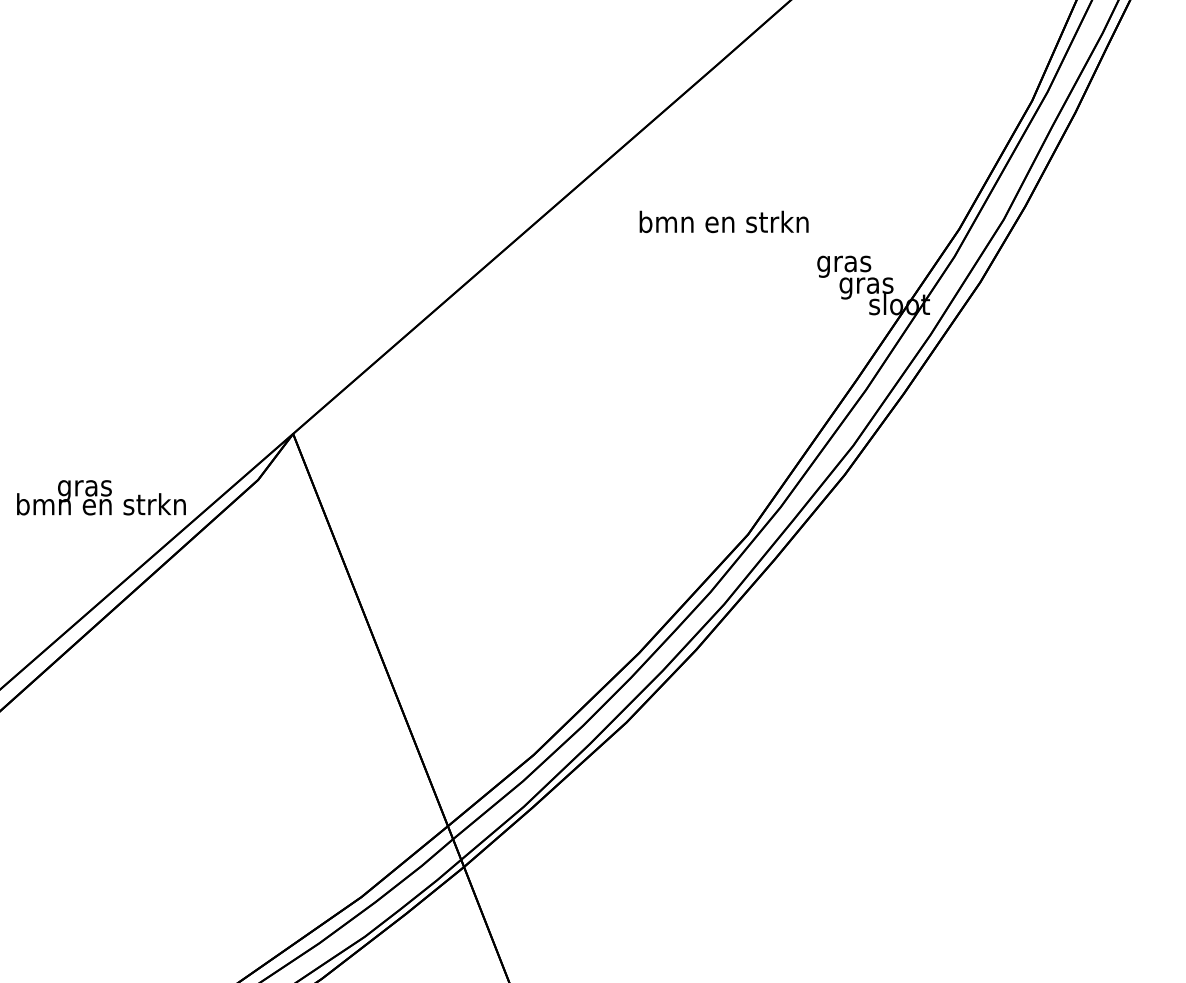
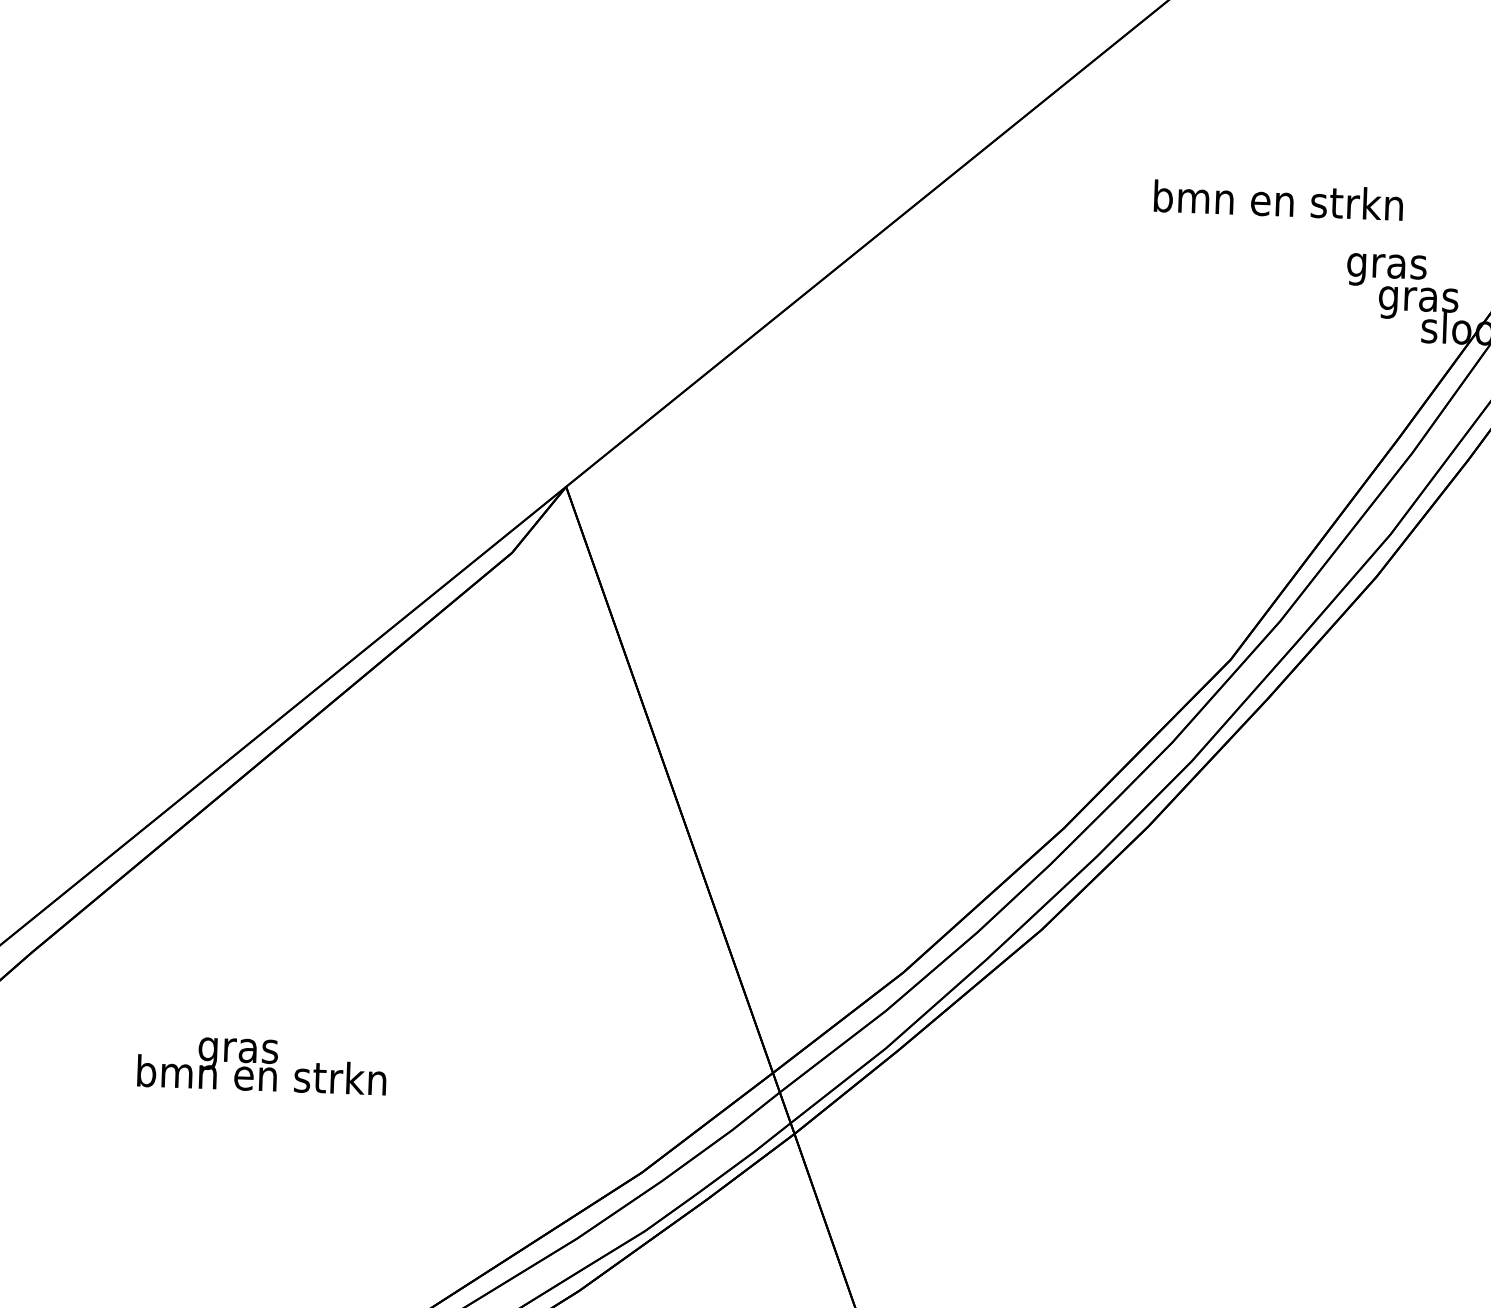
text: (723, 221) -> (1277, 199), moved
text: (101, 497) -> (262, 1065), moved

